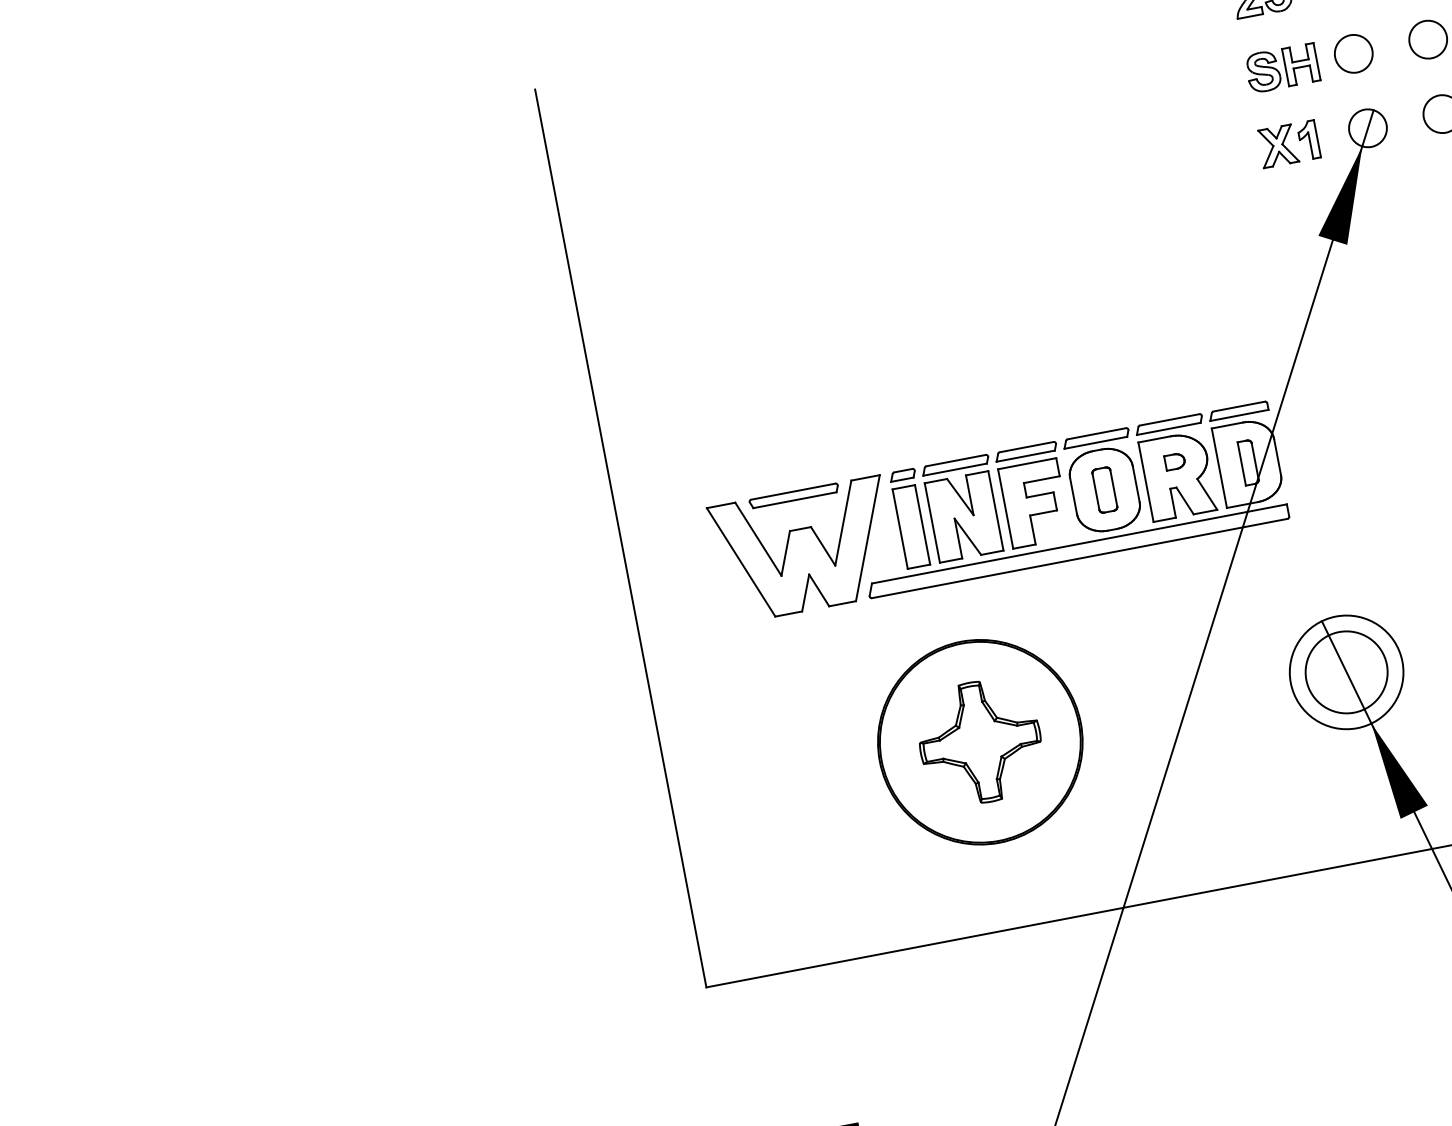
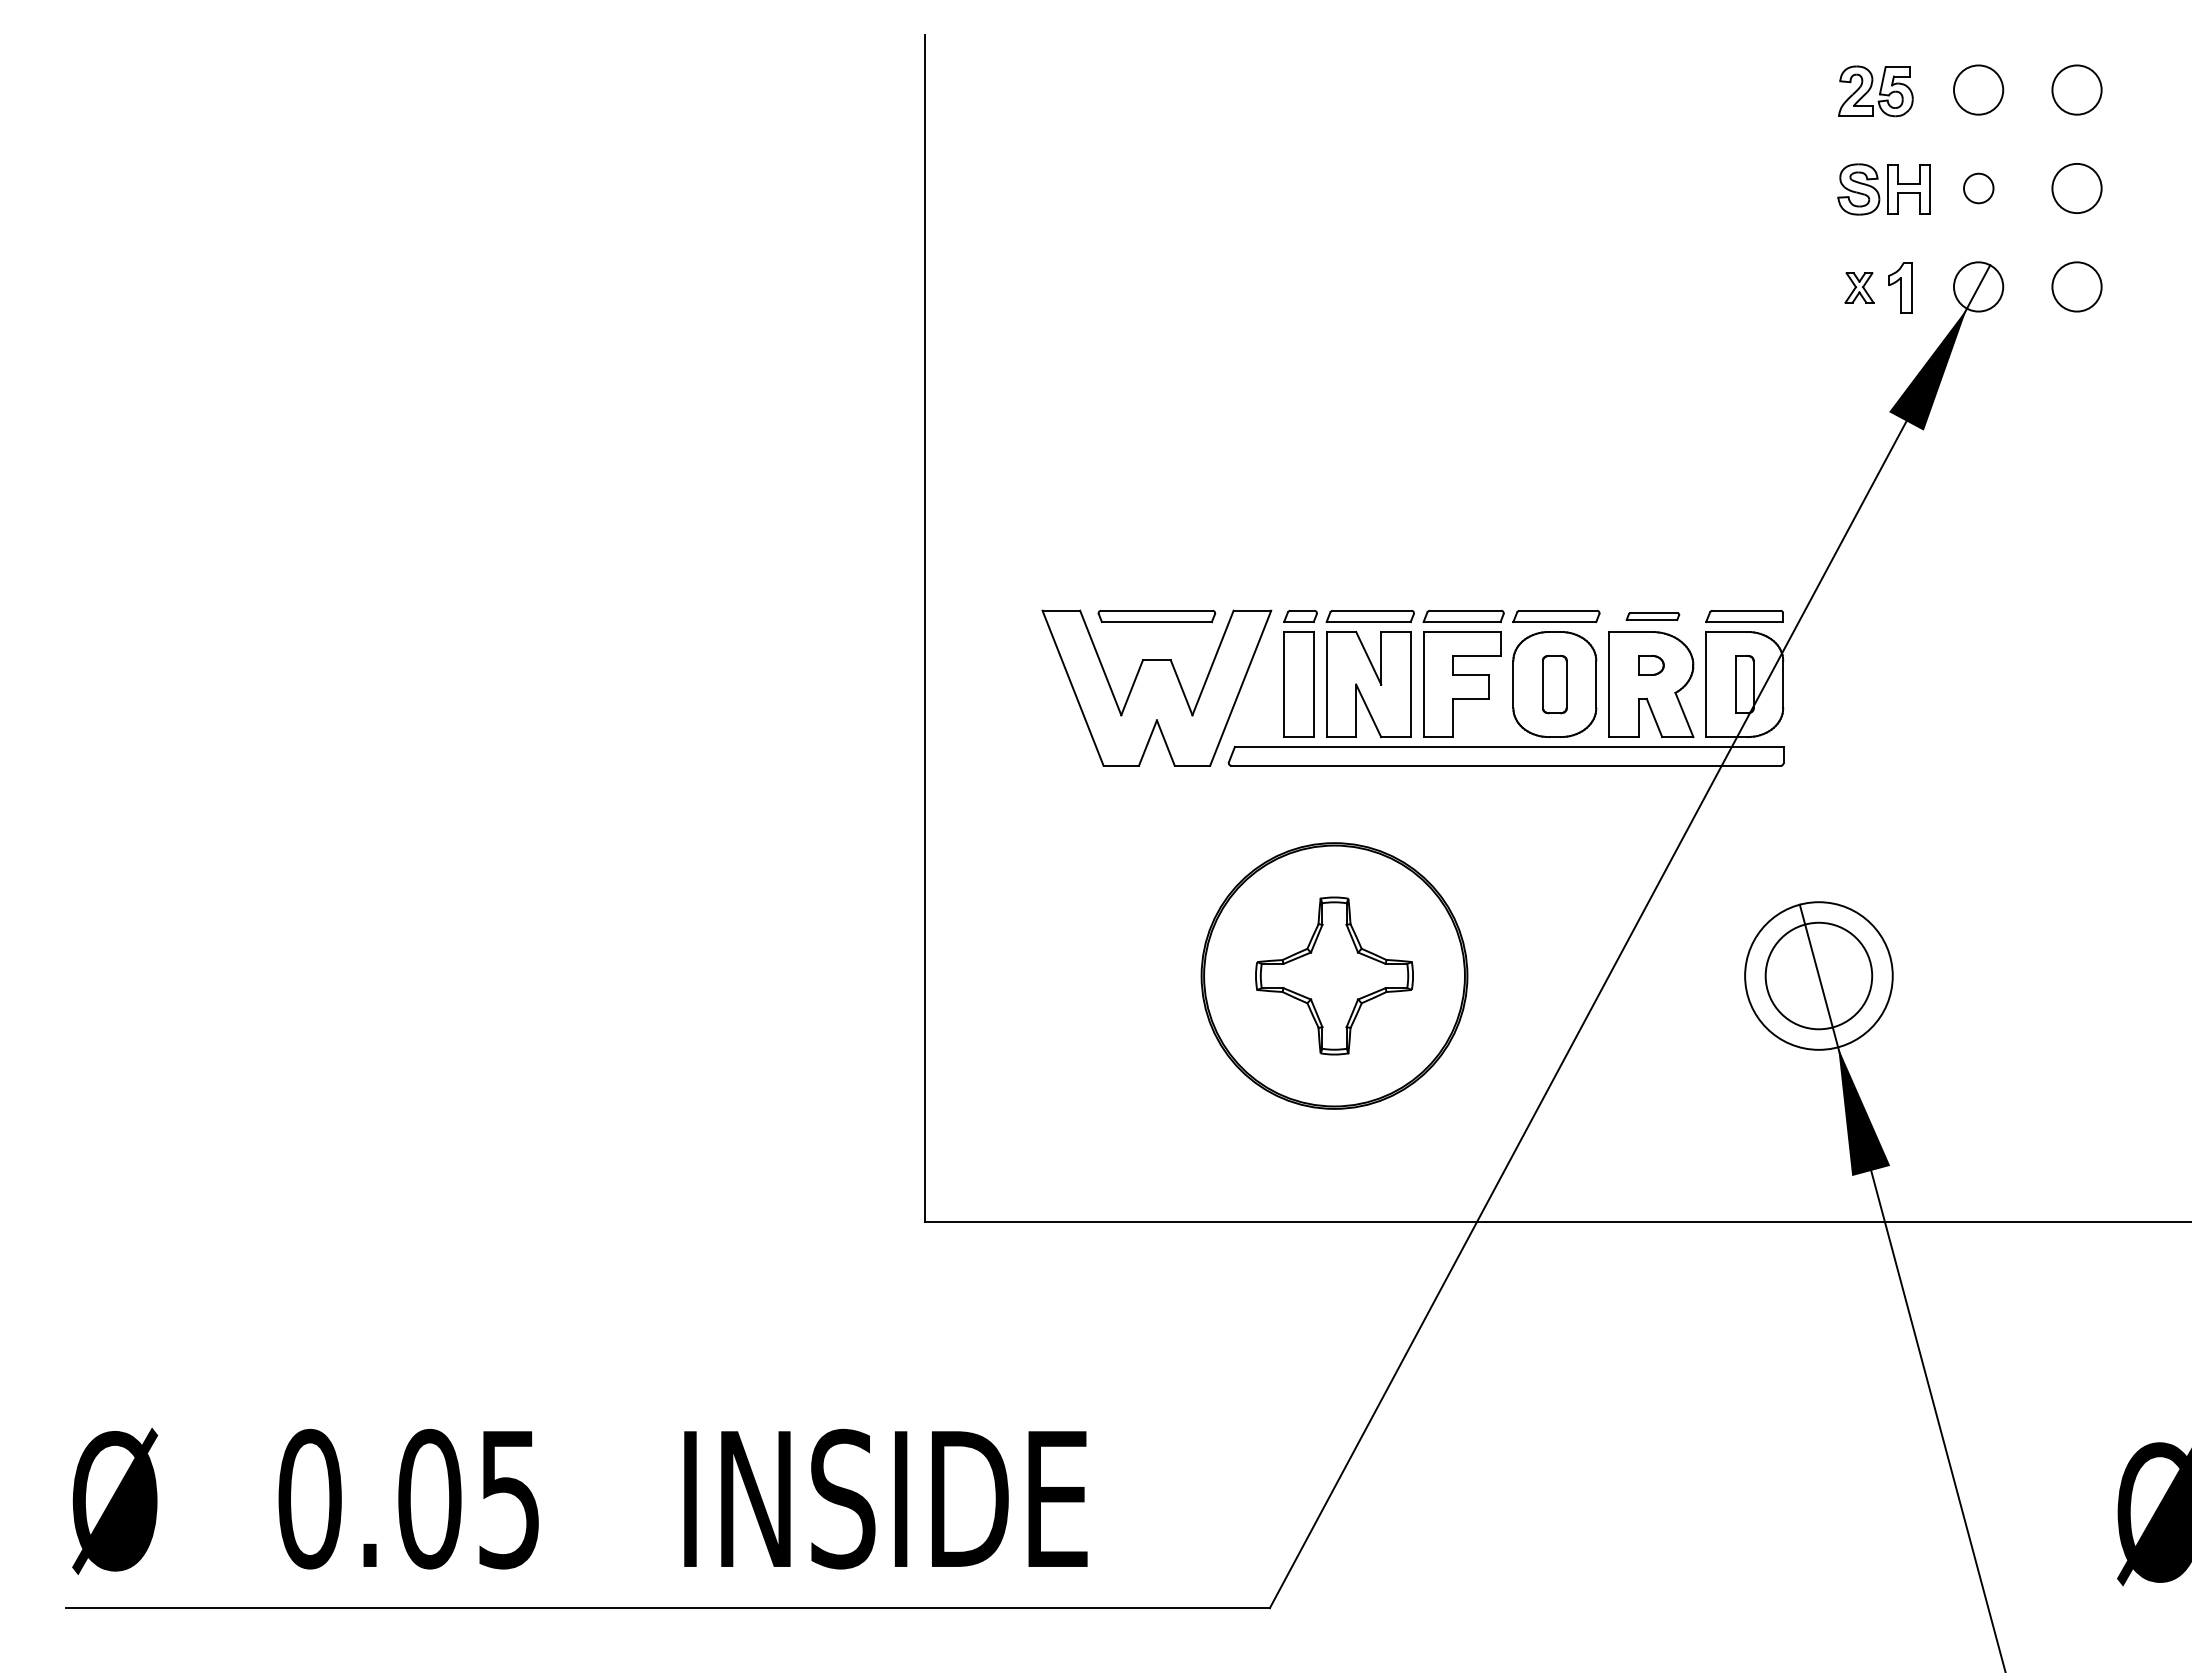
circle: (1353, 53) -> (1978, 188), size x0.6
part: (1277, 145) -> (1859, 287), size x0.6
part: (1168, 424) -> (1652, 616), size x0.6

